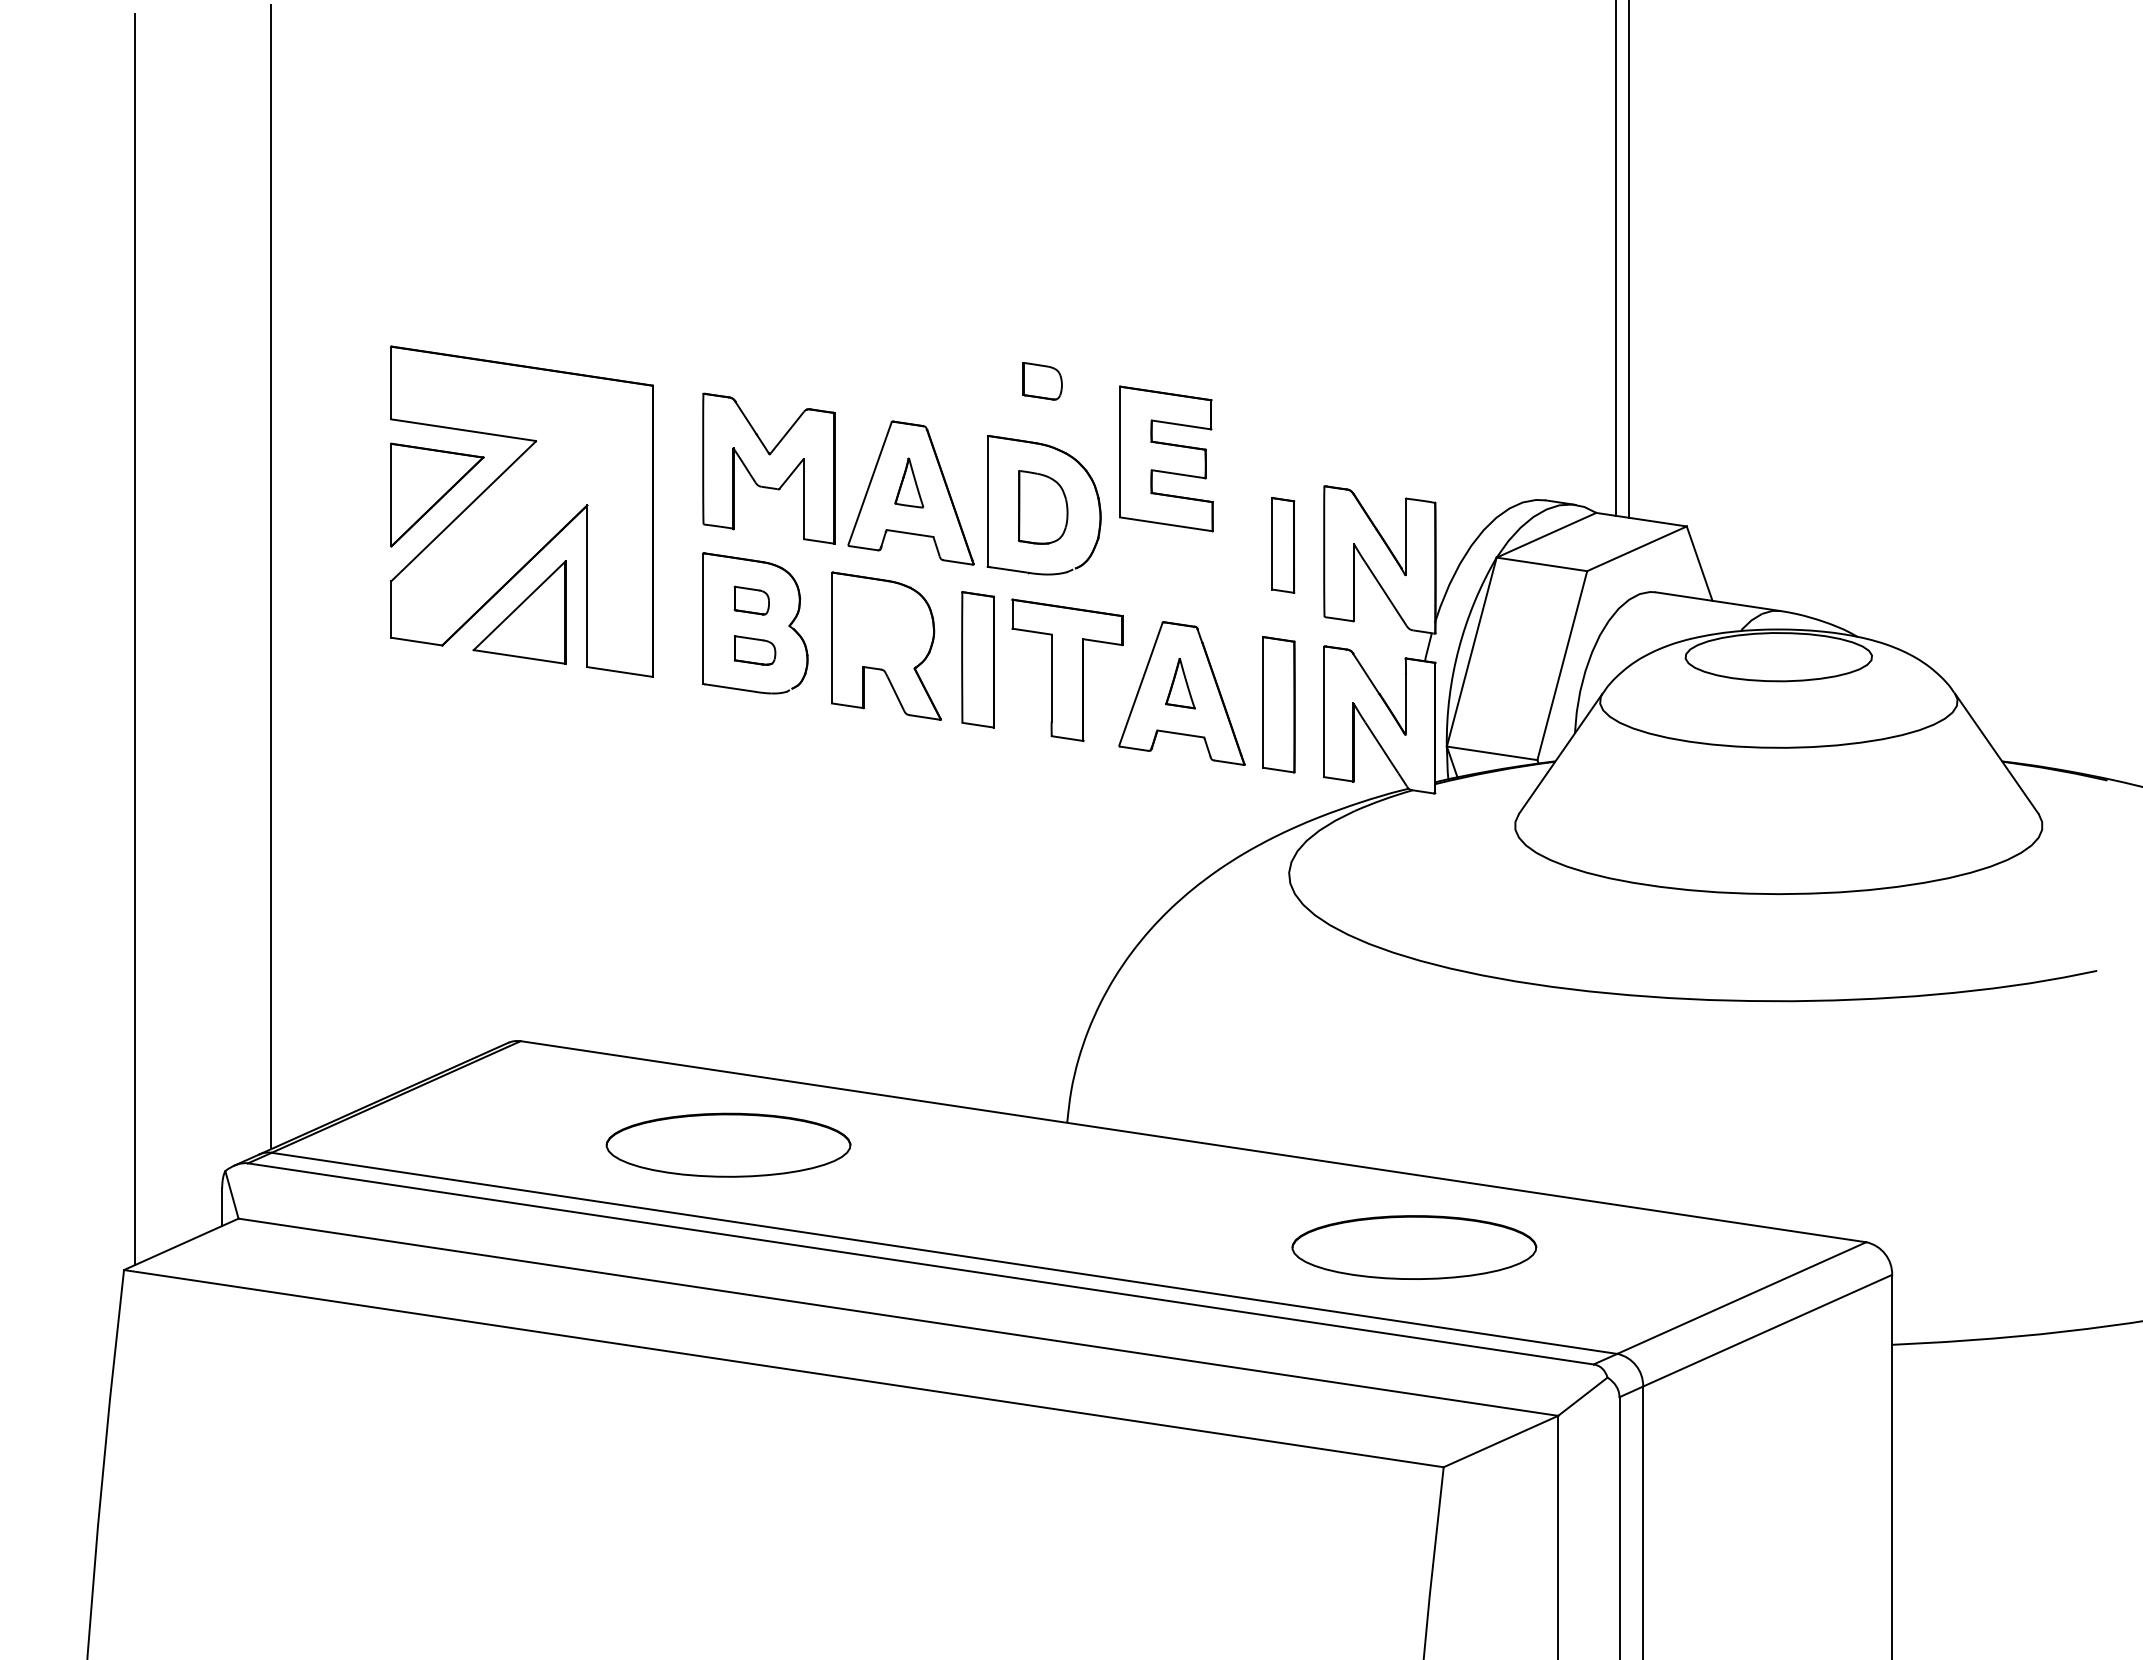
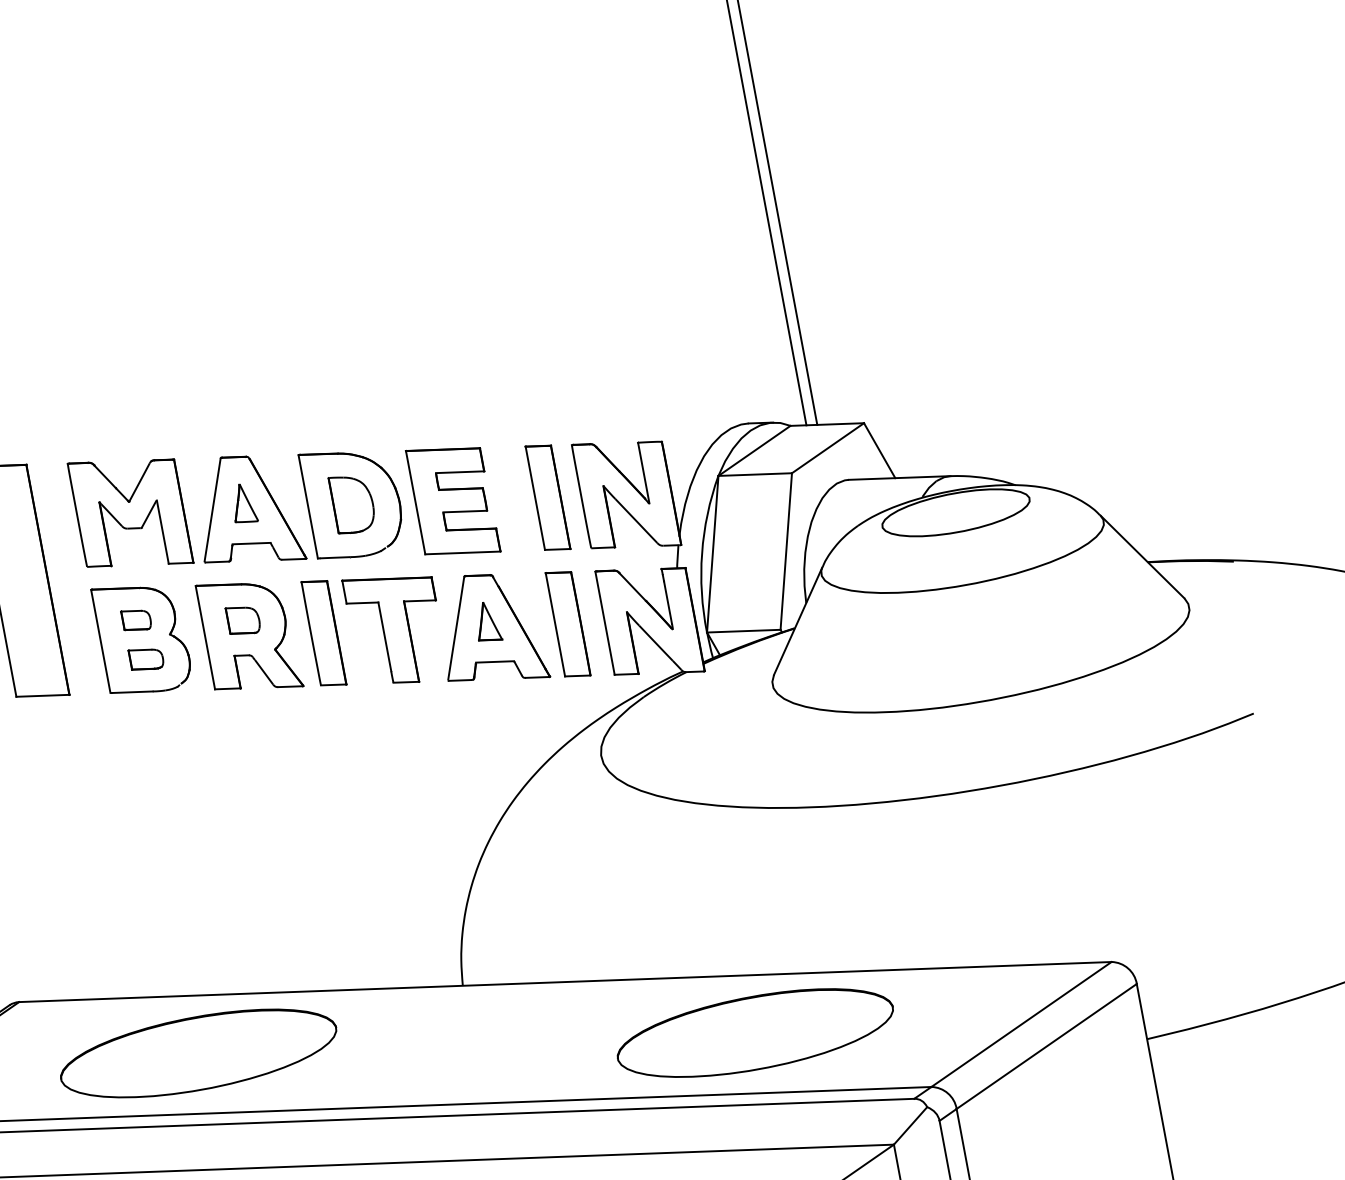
part: (1042, 381) -> (243, 620), moved
part: (1166, 458) -> (453, 500), moved
part: (1282, 545) -> (547, 498), size x1.43
part: (728, 1145) -> (198, 1053), size x1.43
part: (1414, 1247) -> (755, 1032), size x1.43

